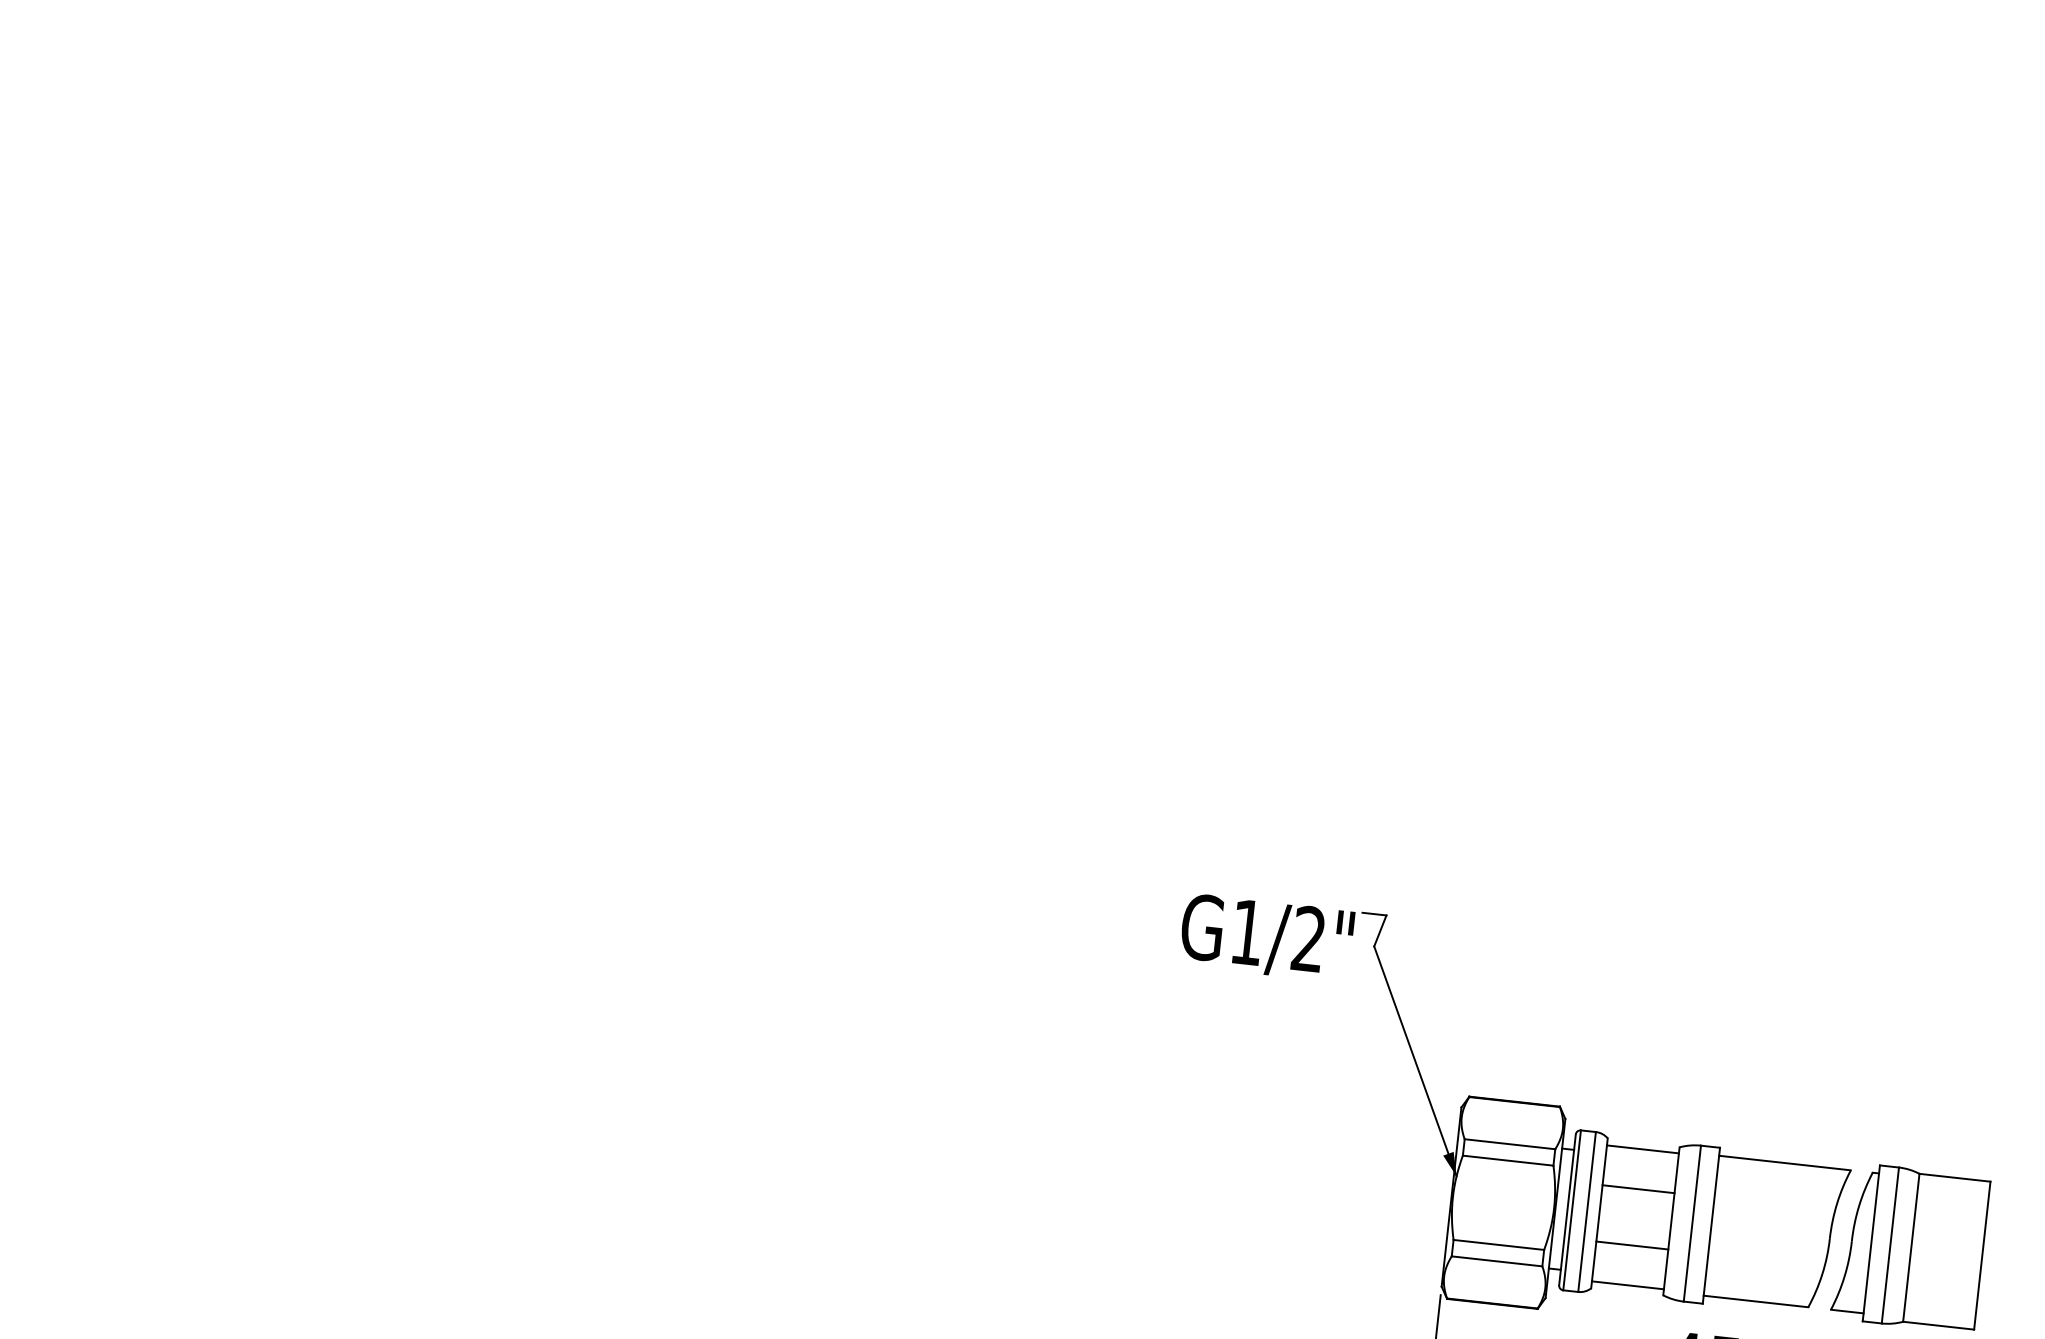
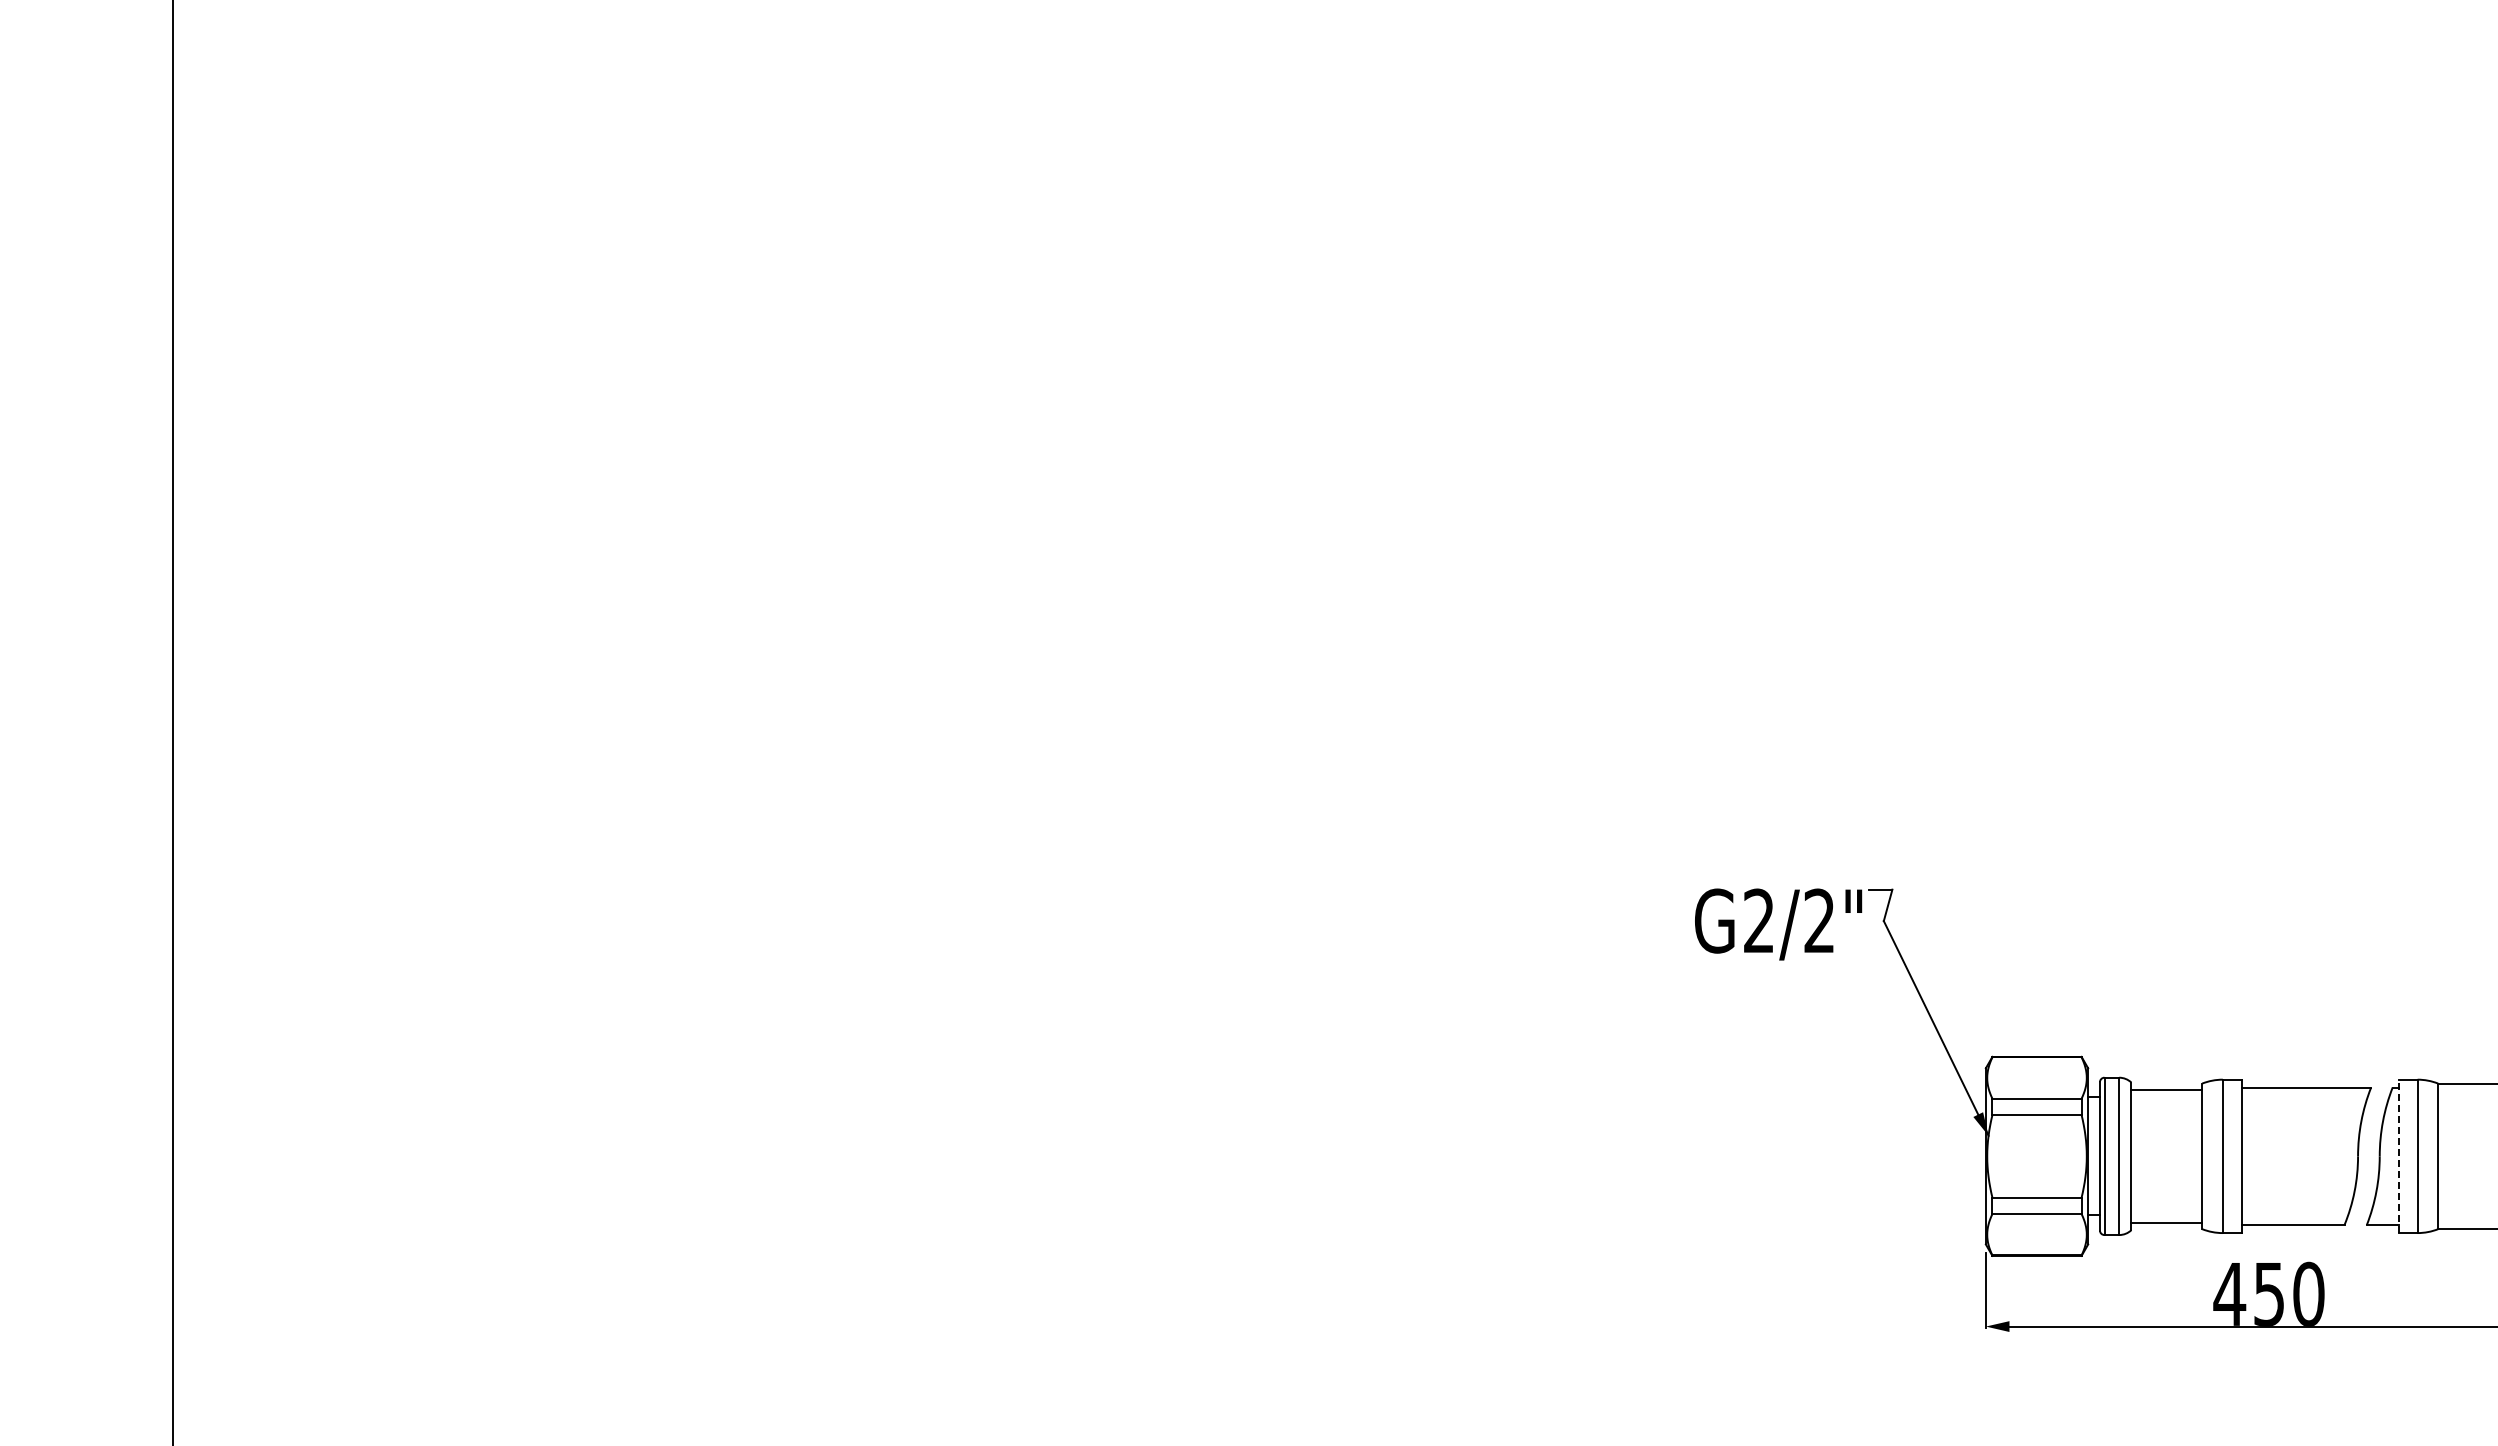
text: (1246, 931) -> (1758, 920), G1/2" -> G2/2"
line: (1638, 1188) -> (2166, 1128), removed
line: (1870, 1243) -> (2398, 1156), solid -> dashed
line: (1631, 1245) -> (2166, 1184), removed

